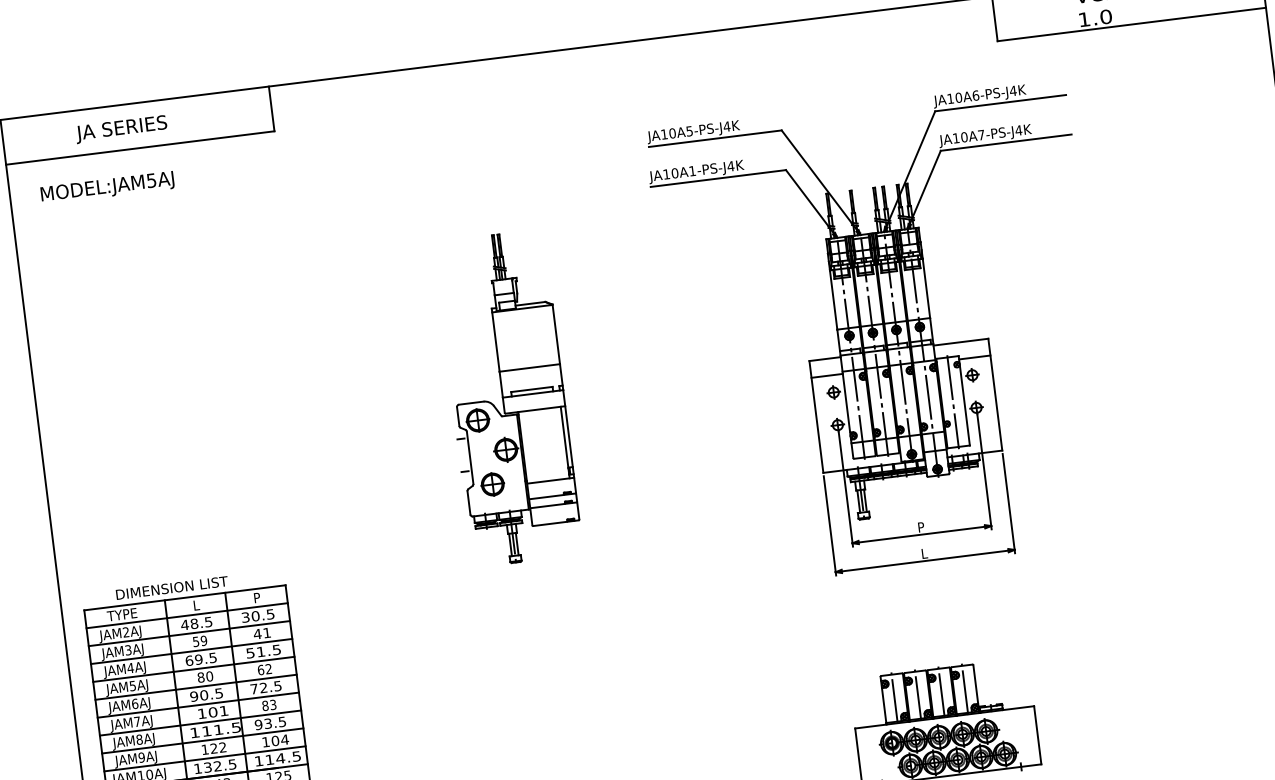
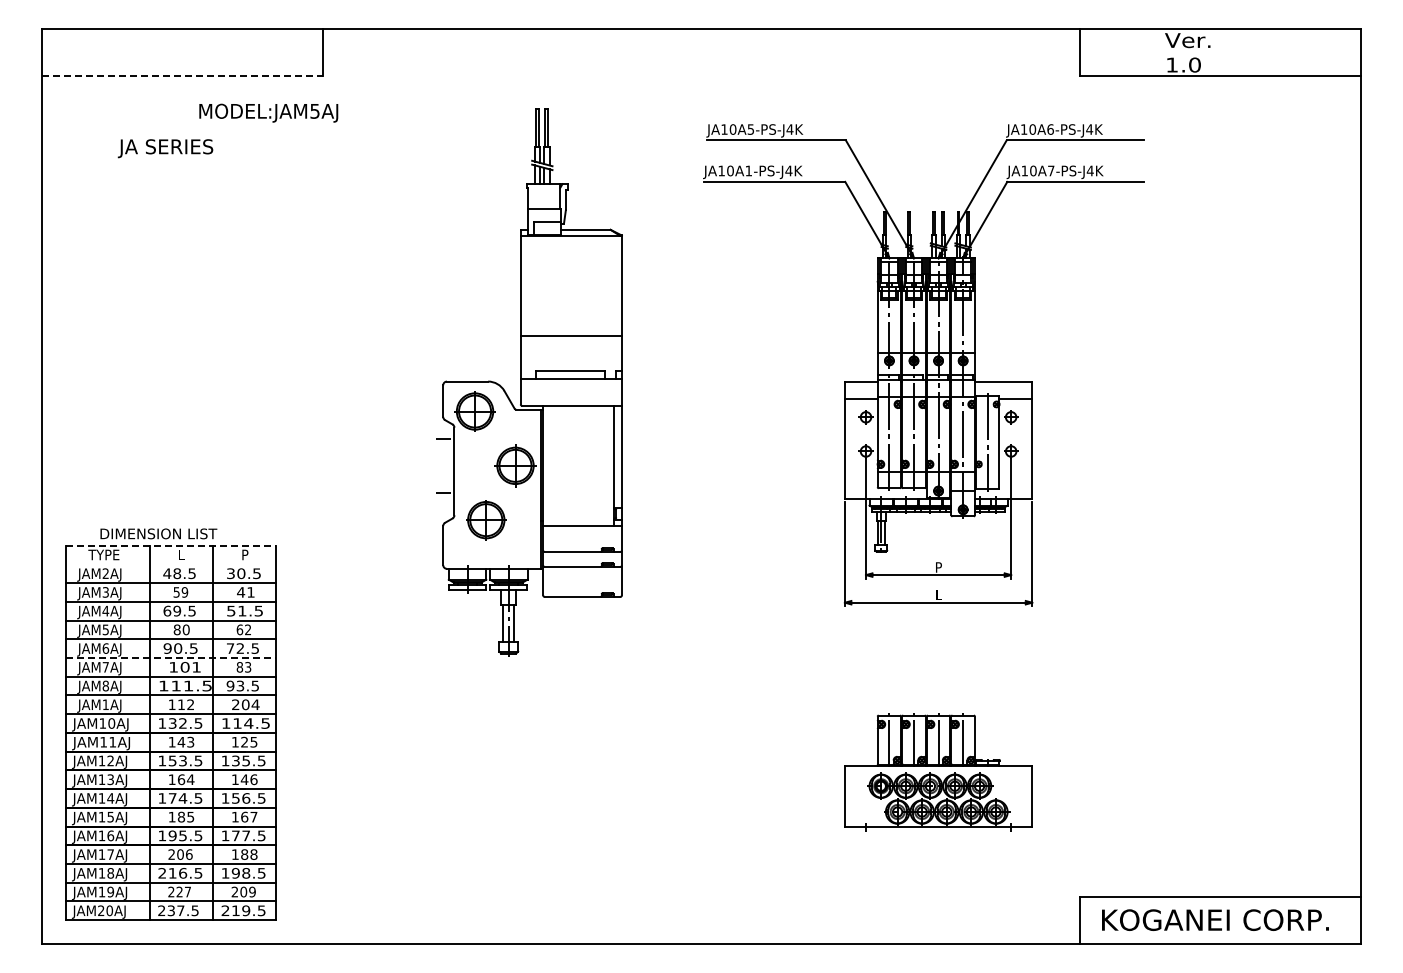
text: (121, 129) -> (165, 148), moved
line: (141, 148) -> (183, 76), solid -> dashed
text: (107, 187) -> (268, 112), moved
part: (508, 398) -> (529, 381), size x1.6
line: (185, 597) -> (171, 545), solid -> dashed
line: (186, 615) -> (170, 564), removed
line: (198, 704) -> (171, 657), solid -> dashed
text: (265, 741) -> (235, 704), 104 -> 204
text: (214, 748) -> (181, 704), 122 -> 112
text: (141, 757) -> (105, 704), JAM9AJ -> JAM1AJ

